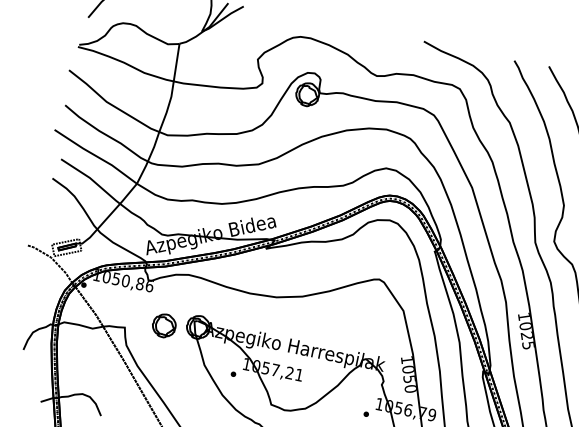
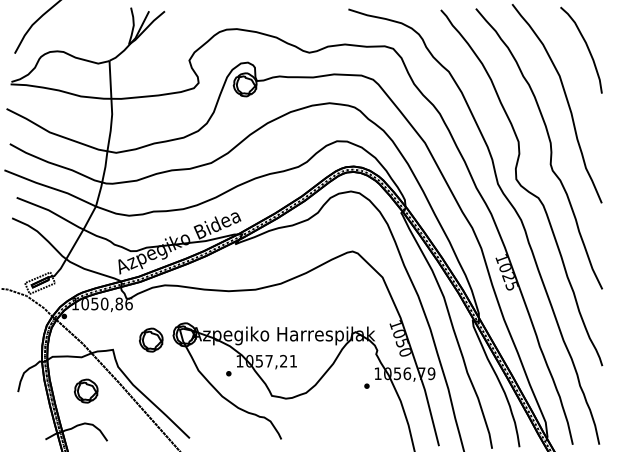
part: (90, 362) -> (86, 390), added

